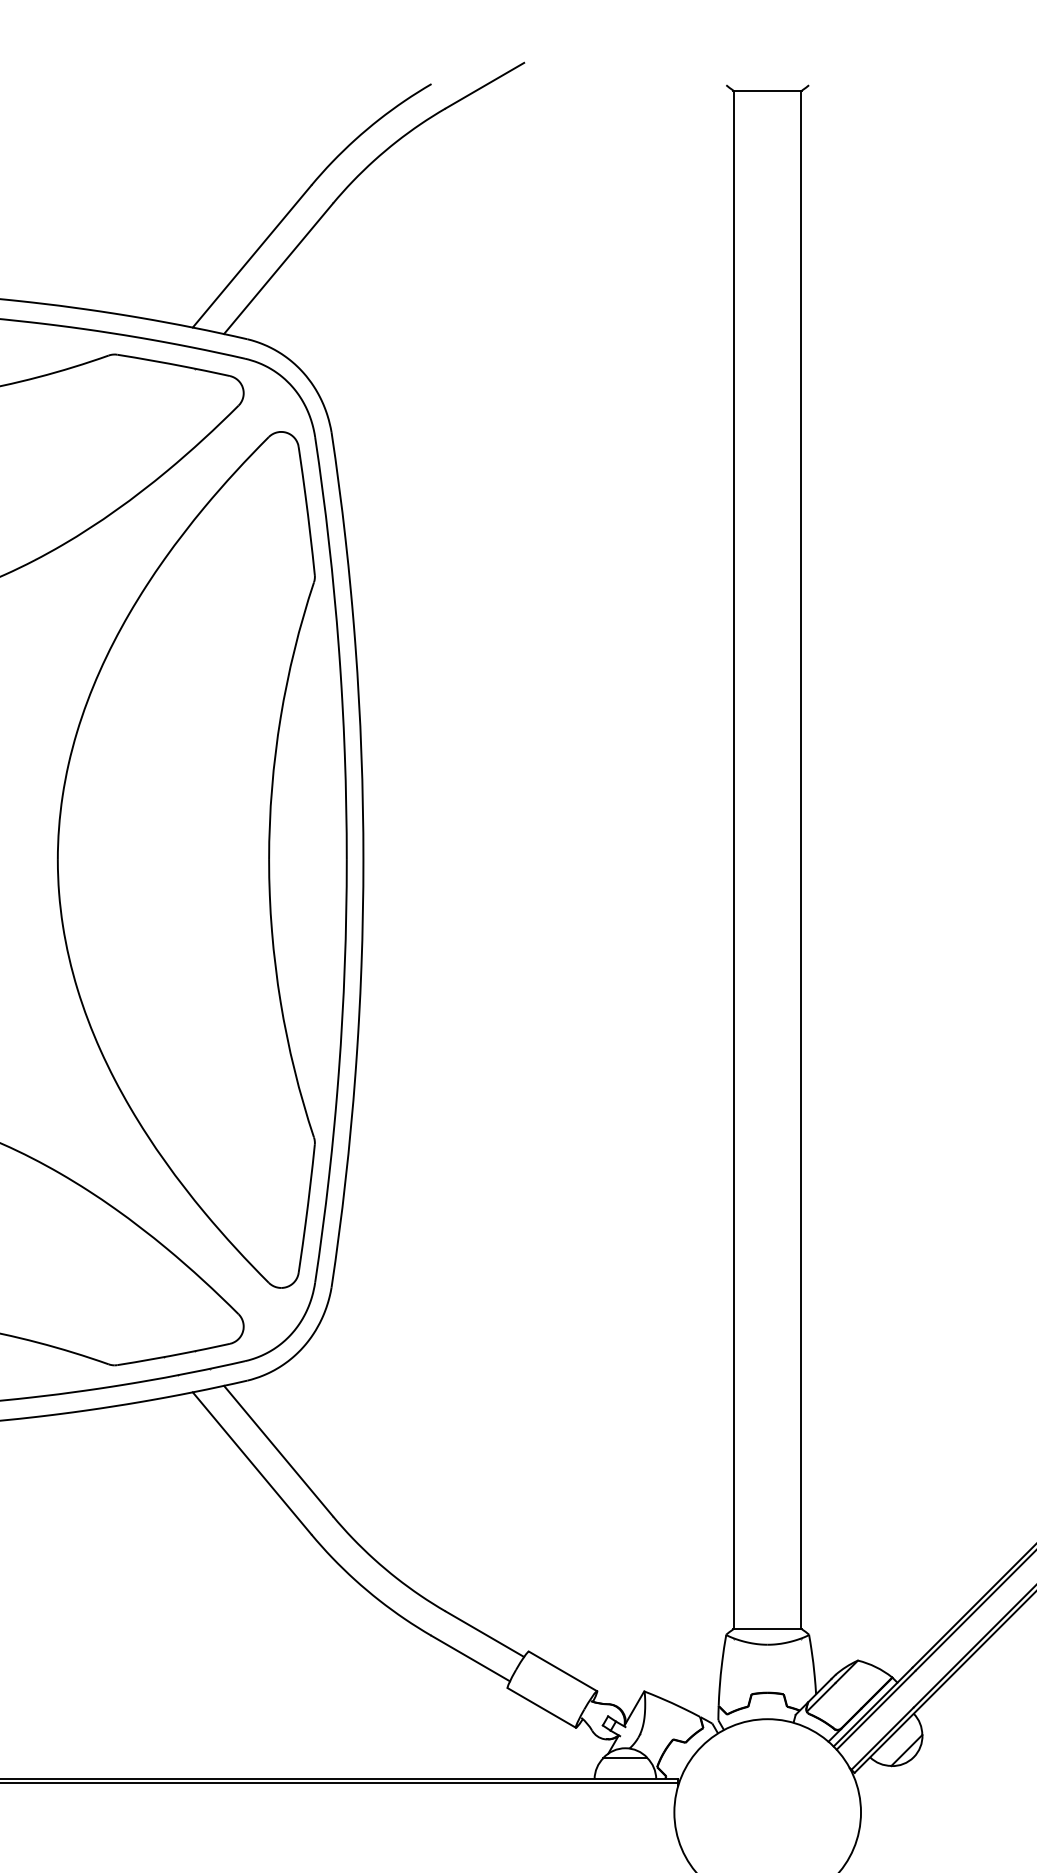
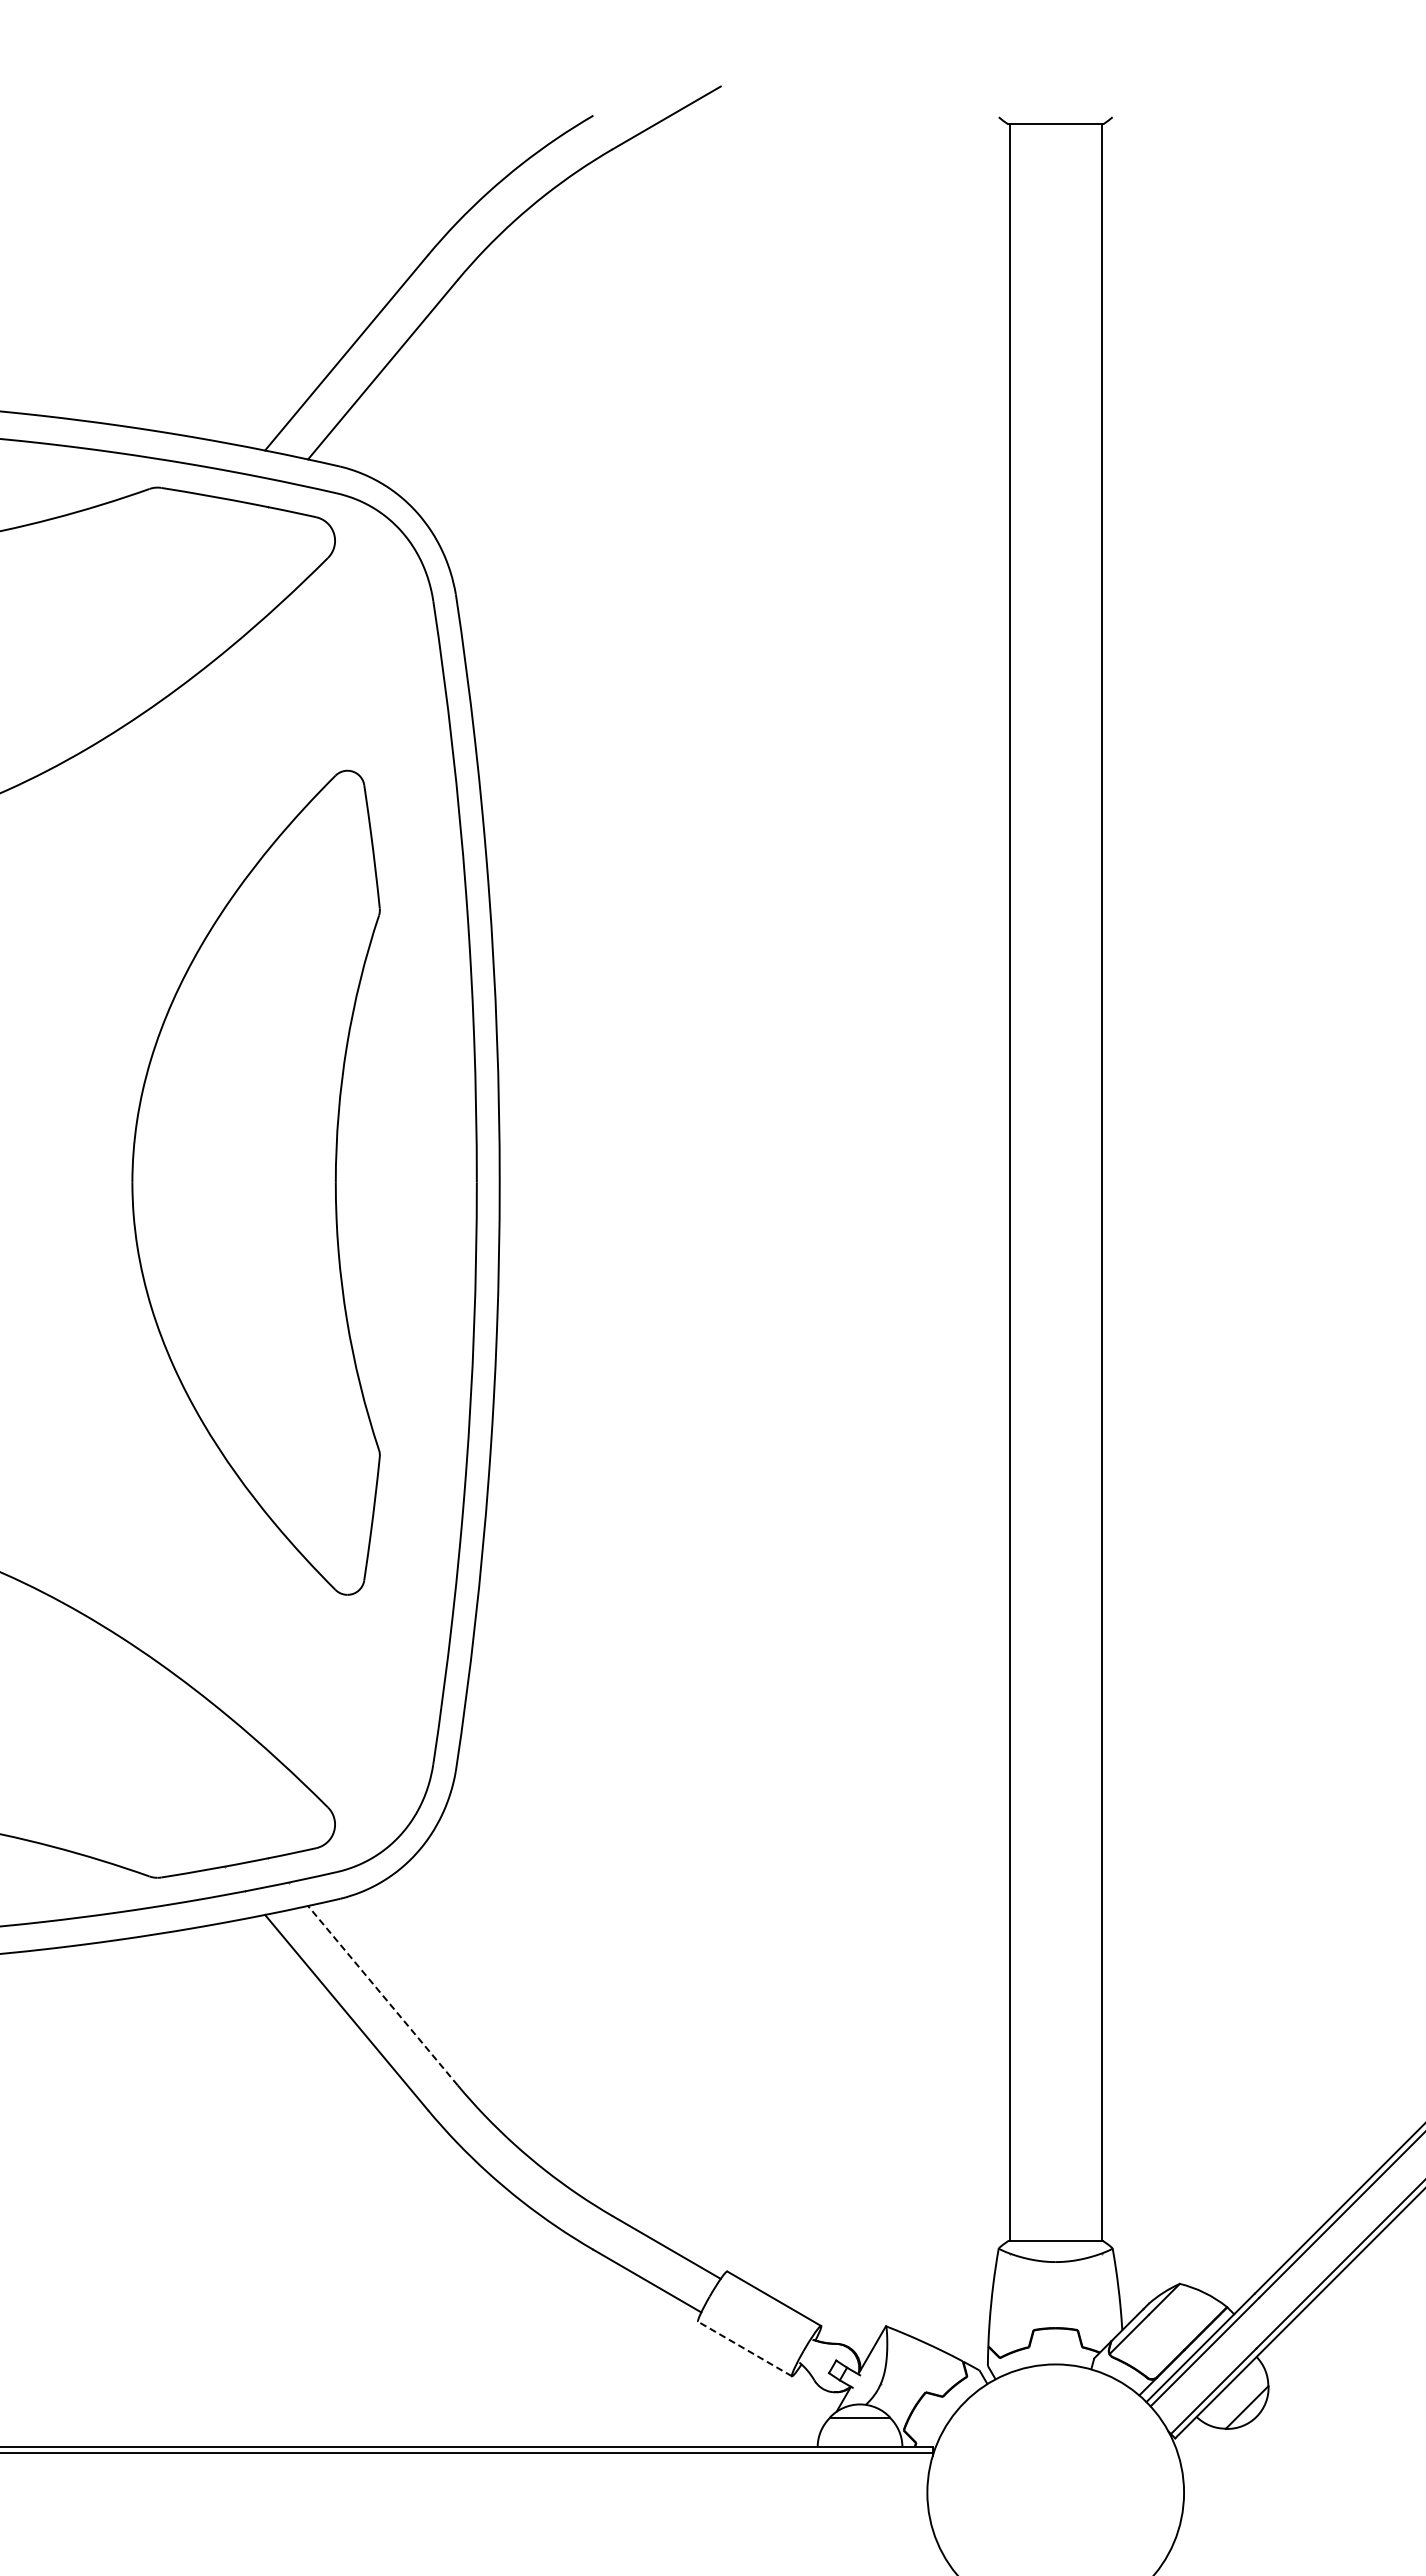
part: (185, 859) -> (255, 1182), size x0.7
line: (278, 1450) -> (382, 1995), solid -> dashed
line: (541, 1707) -> (744, 2348), solid -> dashed

